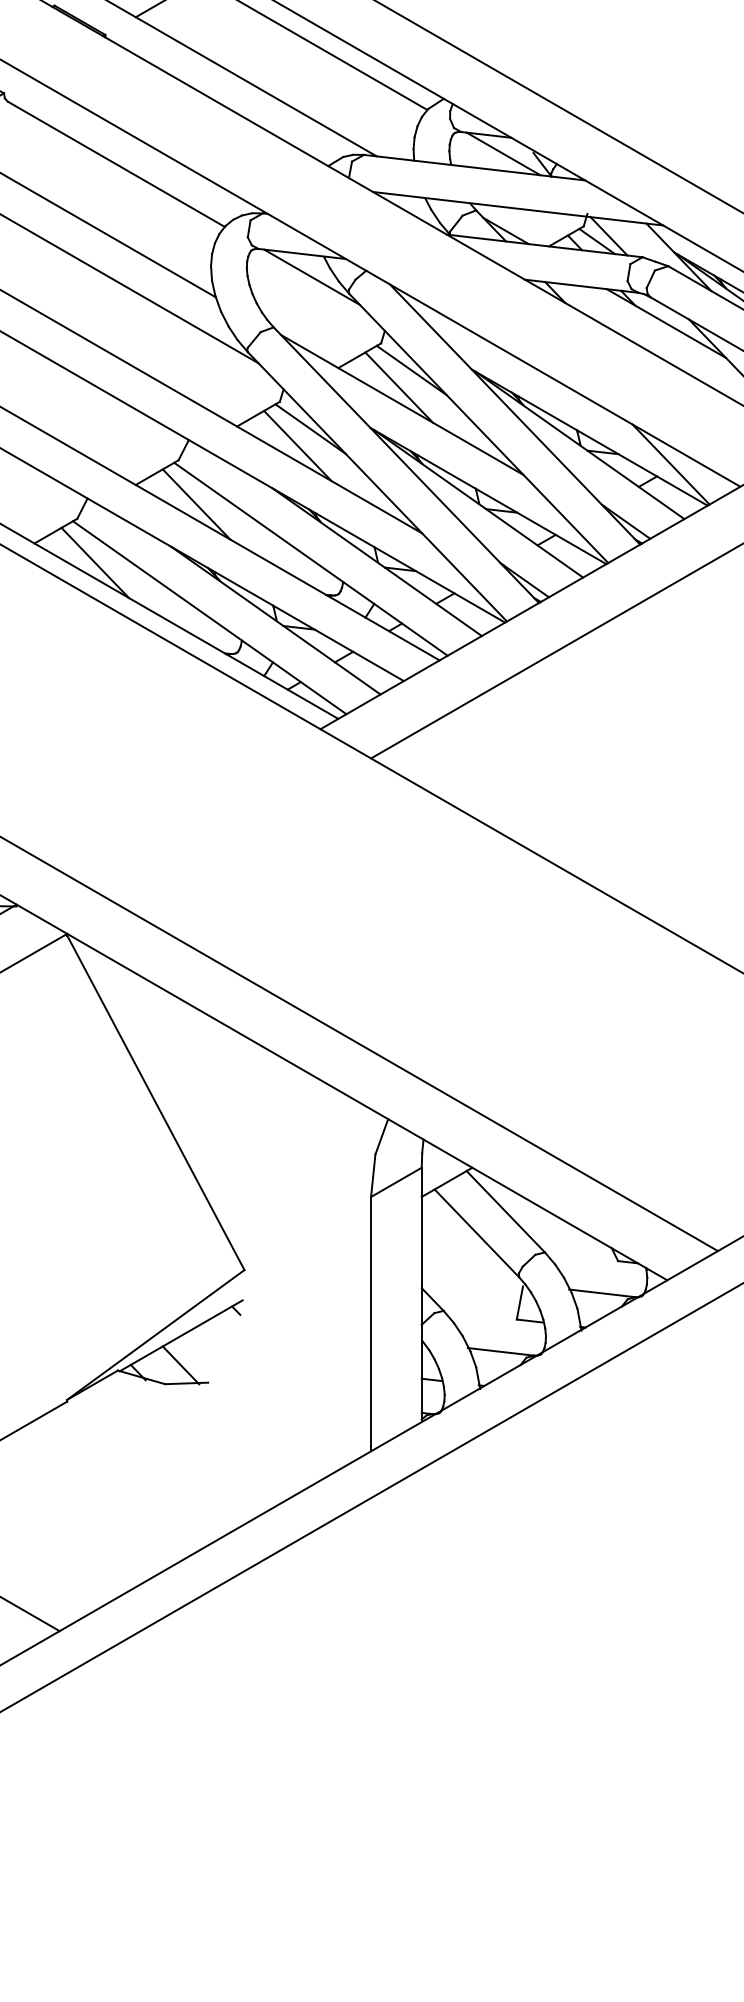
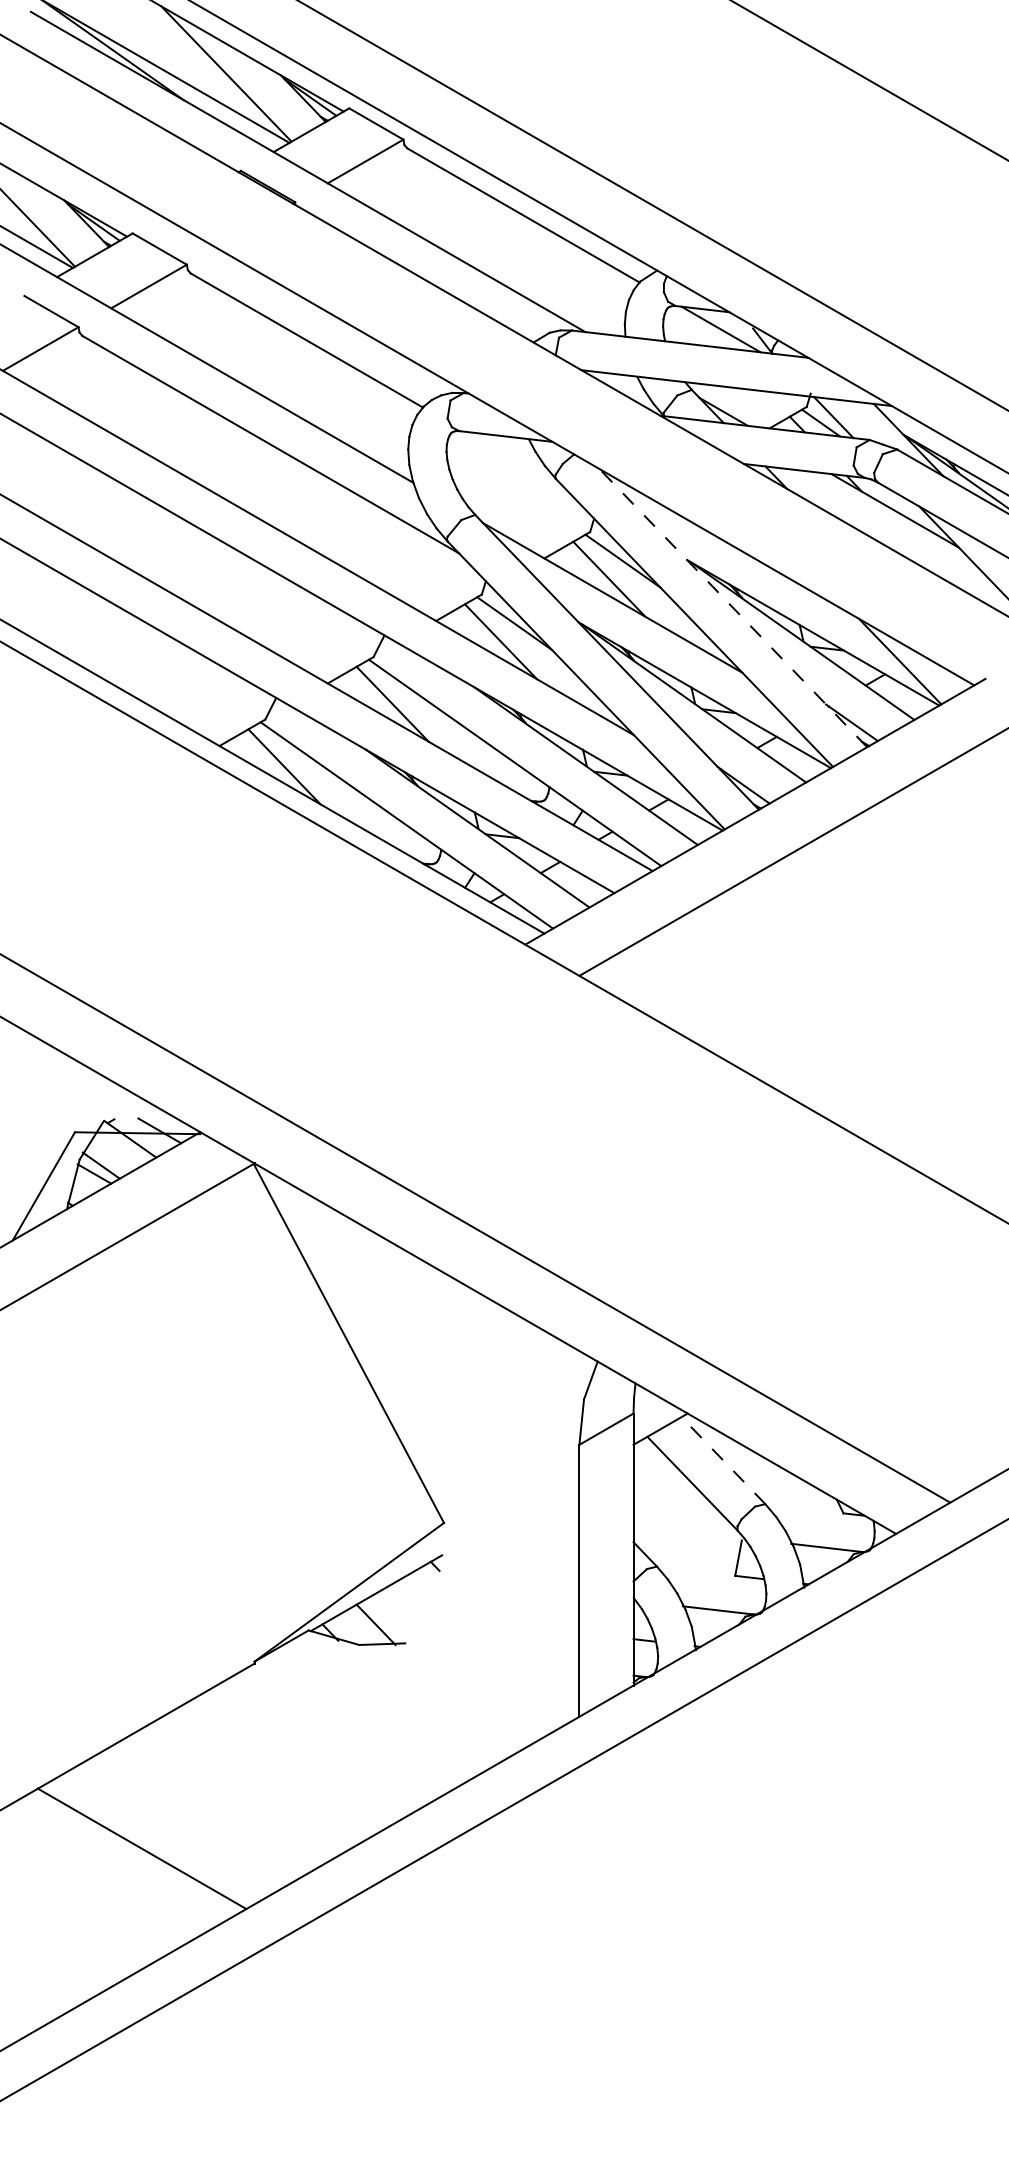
line: (311, 276) -> (515, 460), removed
line: (515, 413) -> (733, 607), solid -> dashed
line: (505, 1211) -> (723, 1460), solid -> dashed

